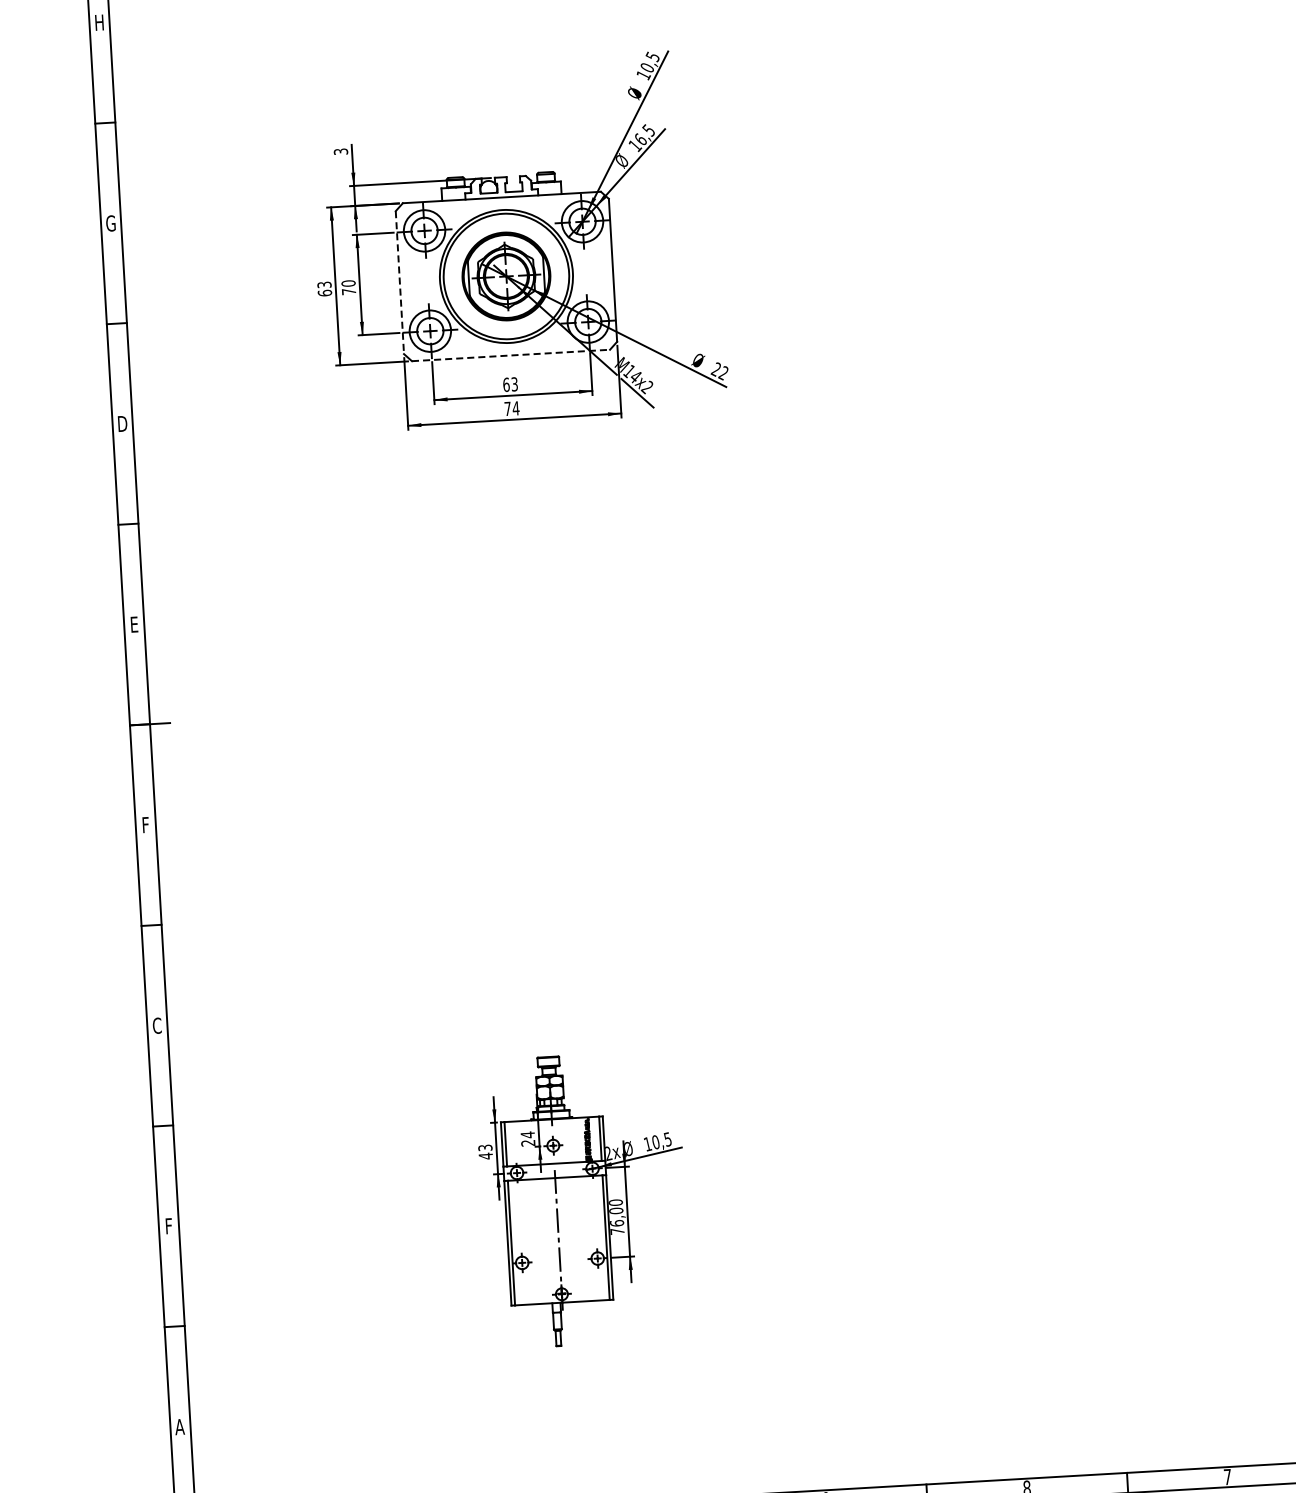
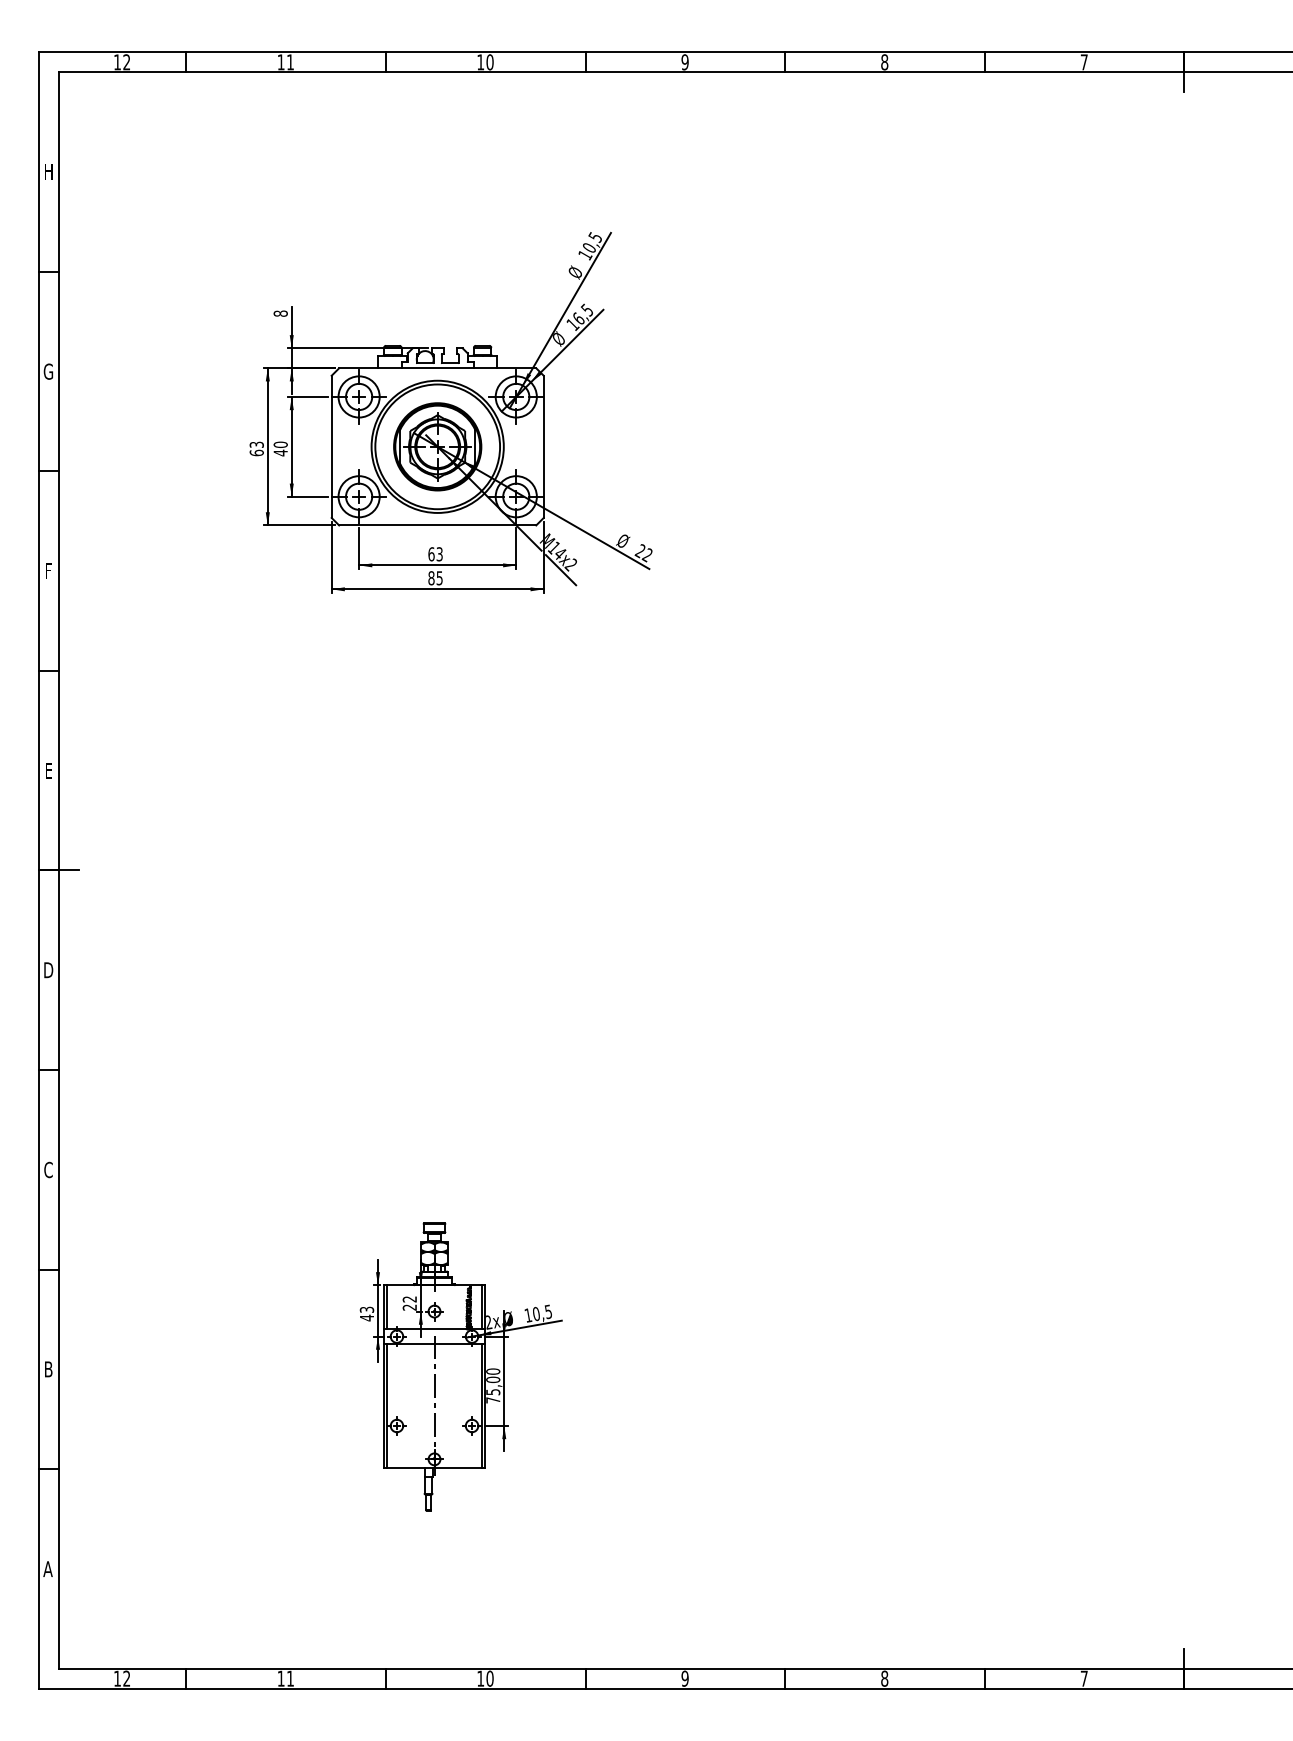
text: (340, 151) -> (280, 313), 3 -> 8
line: (399, 283) -> (331, 447), dashed -> solid
text: (348, 291) -> (280, 452), 70 -> 40
line: (510, 355) -> (437, 525), dashed -> solid
text: (511, 408) -> (435, 578), 74 -> 85
text: (122, 423) -> (48, 570), D -> F
text: (145, 825) -> (48, 970), F -> D
text: (527, 1135) -> (409, 1299), 24 -> 22
text: (617, 1222) -> (493, 1391), 76,00 -> 75,00
text: (168, 1226) -> (48, 1369), F -> B

